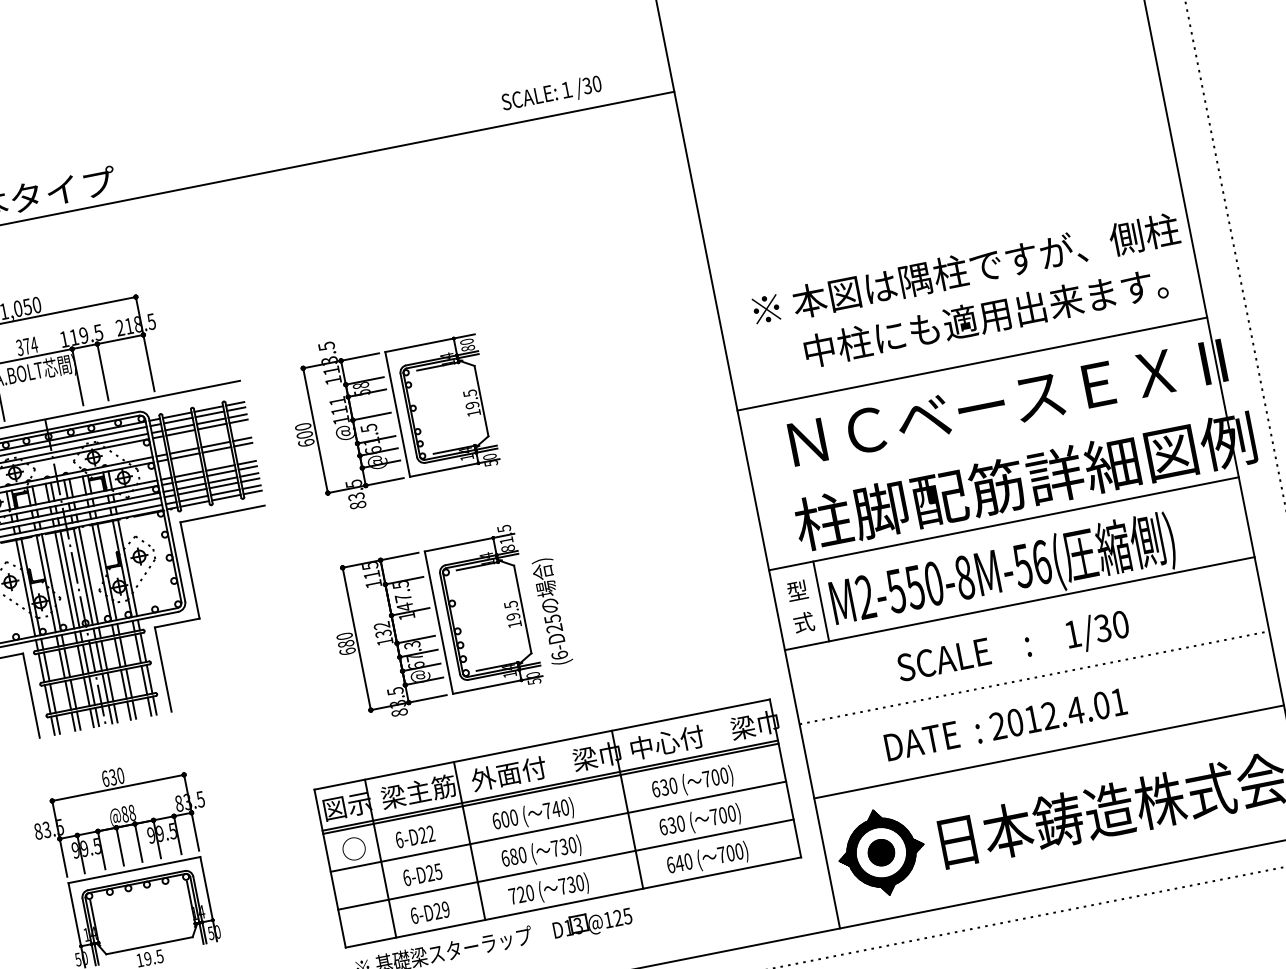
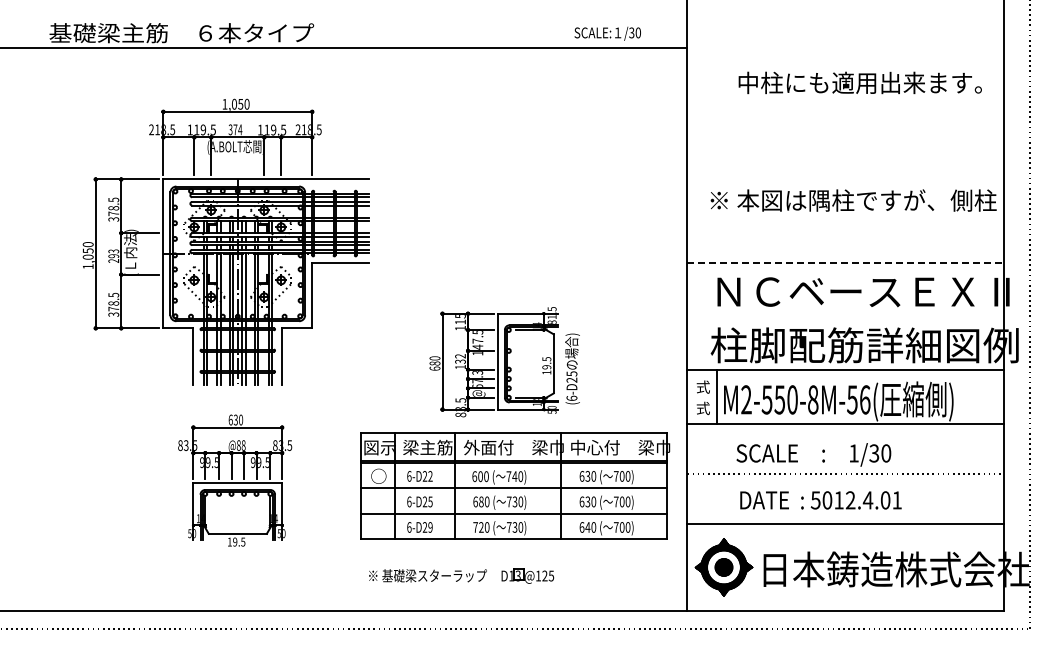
text: (984, 316) -> (859, 82), moved
line: (973, 363) -> (846, 262), solid -> dashed
part: (391, 415) -> (462, 221), removed
text: (796, 590) -> (702, 386), 型 -> 式
part: (449, 621) -> (504, 362), moved
text: (1012, 647) -> (813, 454), moved
text: (997, 726) -> (815, 500), 2012.4.01 -> 5012.4.01
part: (559, 822) -> (515, 485), moved

